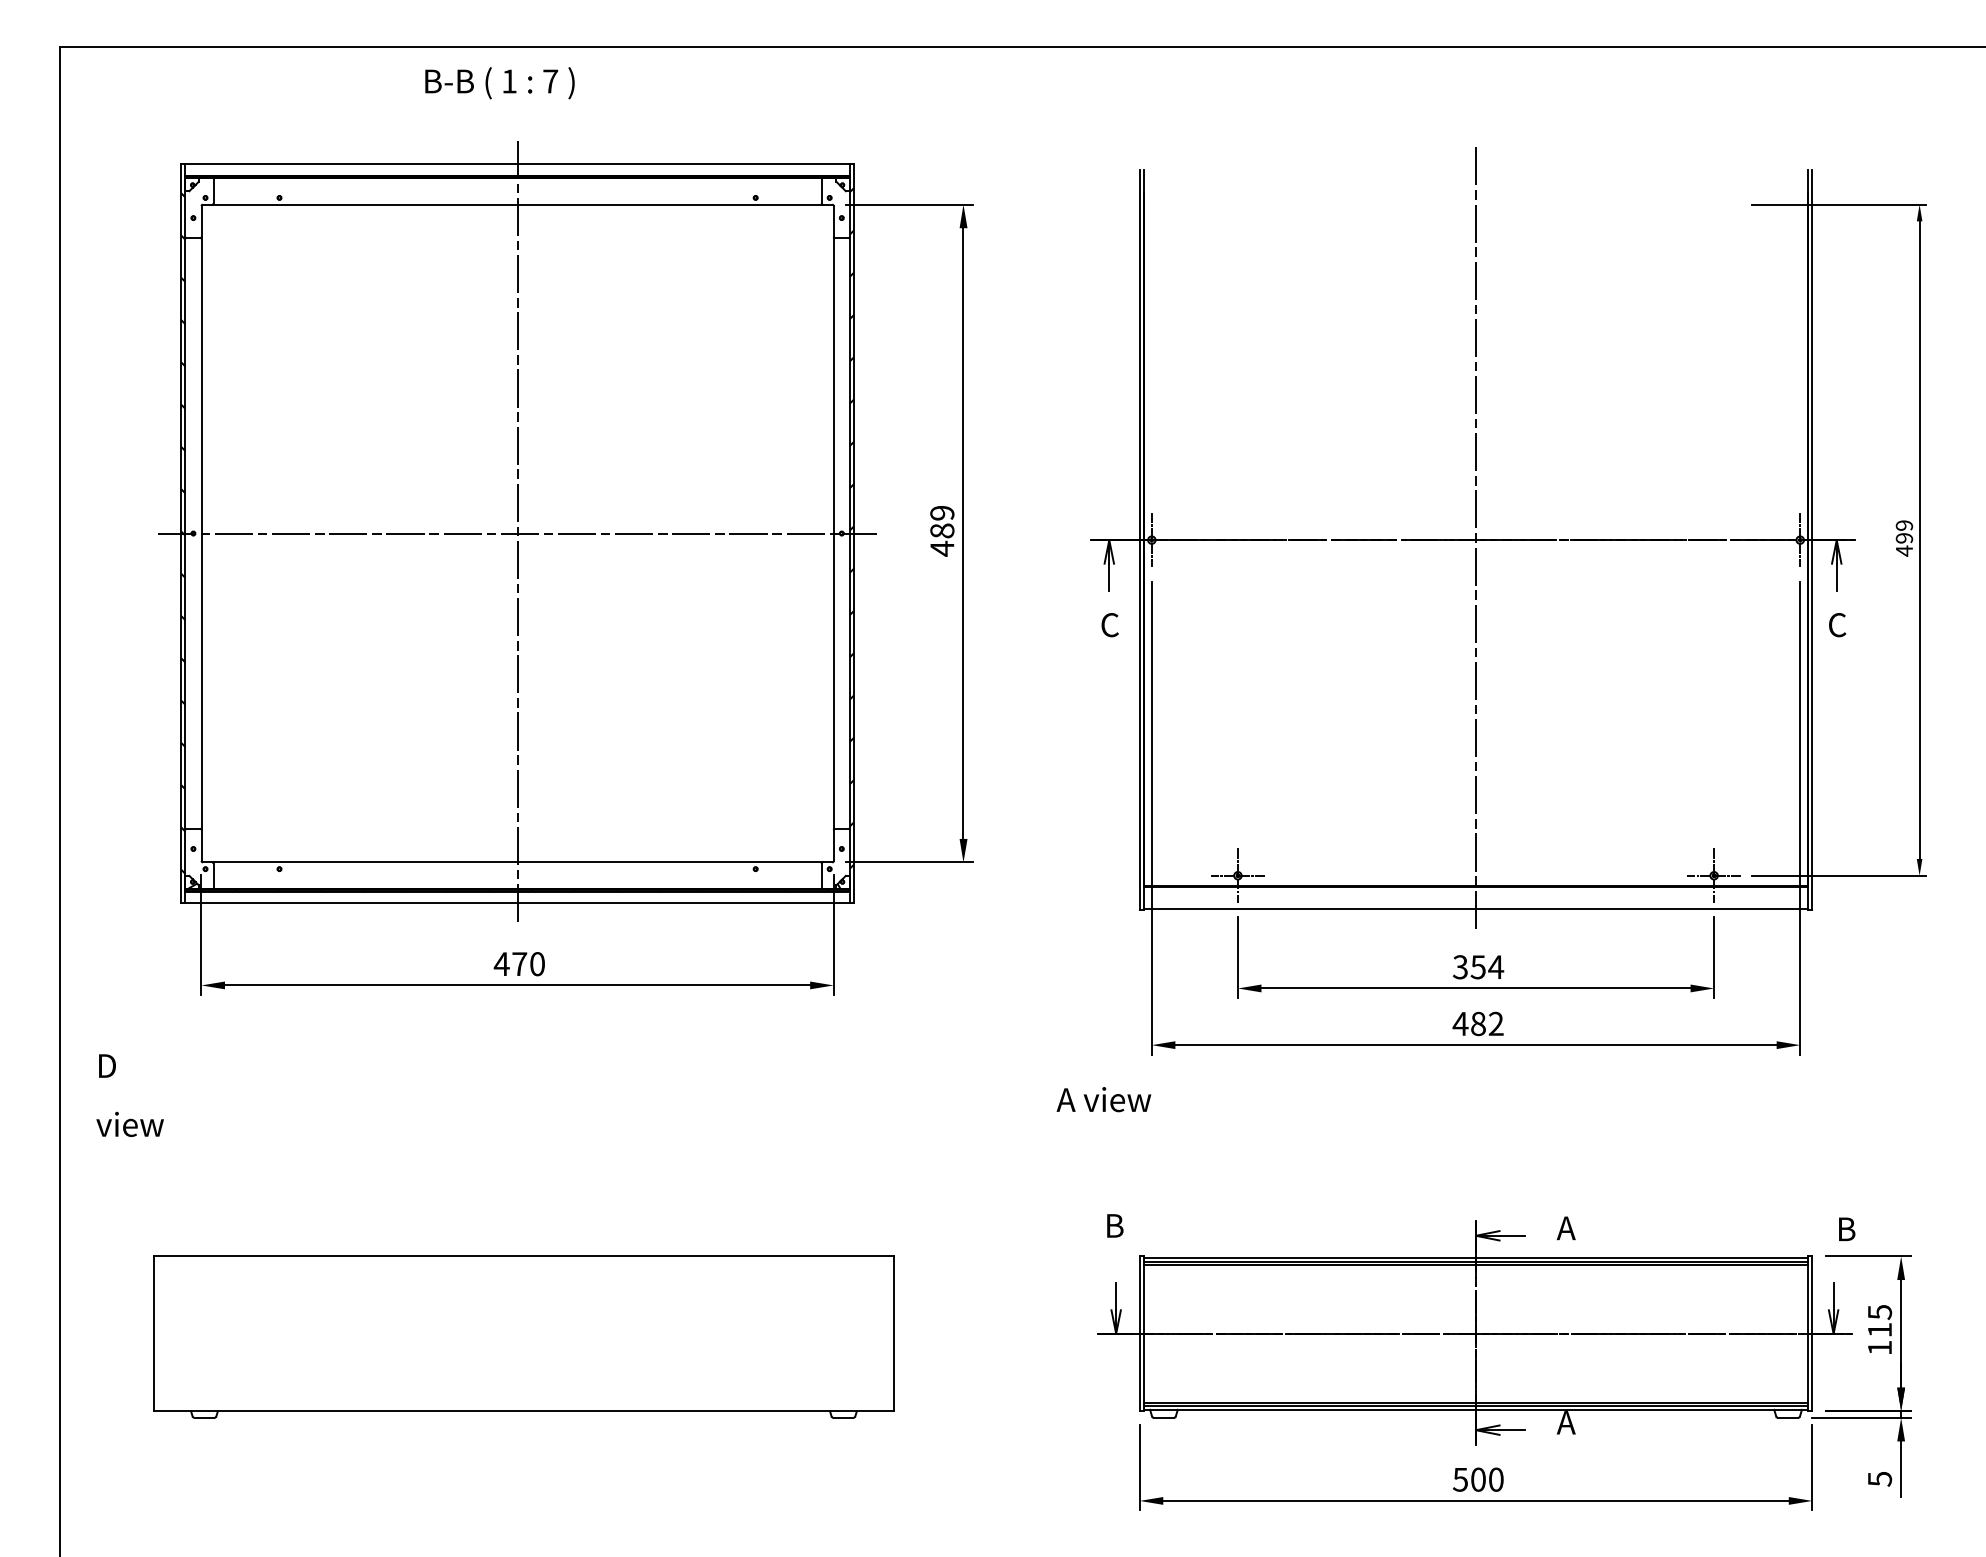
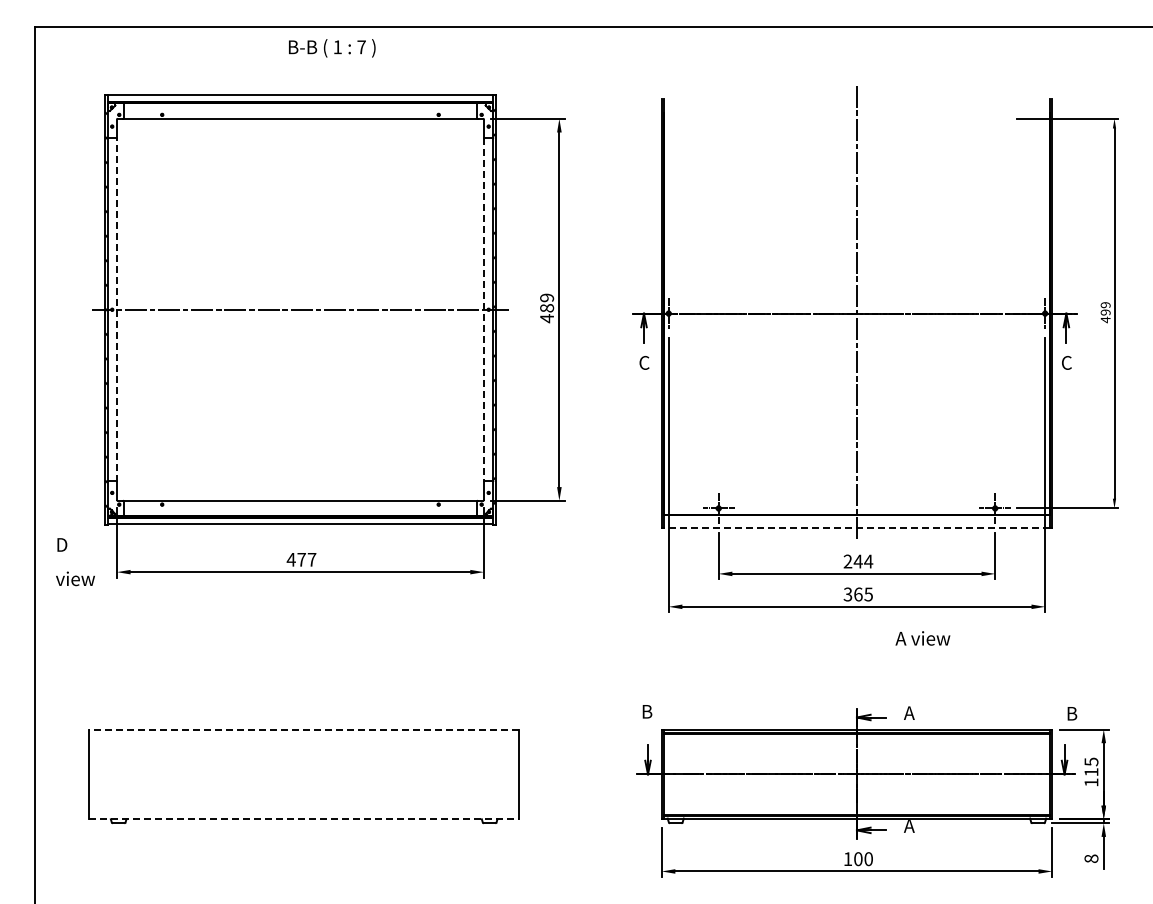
text: (500, 83) -> (332, 48), moved
line: (200, 533) -> (116, 309), solid -> dashed
line: (517, 533) -> (300, 309), removed
line: (834, 534) -> (484, 310), solid -> dashed
line: (1475, 910) -> (856, 528), solid -> dashed
text: (536, 963) -> (311, 559), 470 -> 477
text: (1468, 967) -> (852, 561), 354 -> 244
text: (1476, 1023) -> (857, 594), 482 -> 365
text: (130, 1096) -> (75, 562), moved
text: (1103, 1099) -> (922, 638), moved
line: (524, 1256) -> (304, 729), solid -> dashed
line: (524, 1411) -> (304, 819), solid -> dashed
text: (1879, 1478) -> (1091, 858), 5 -> 8
text: (1459, 1480) -> (847, 859), 500 -> 100

